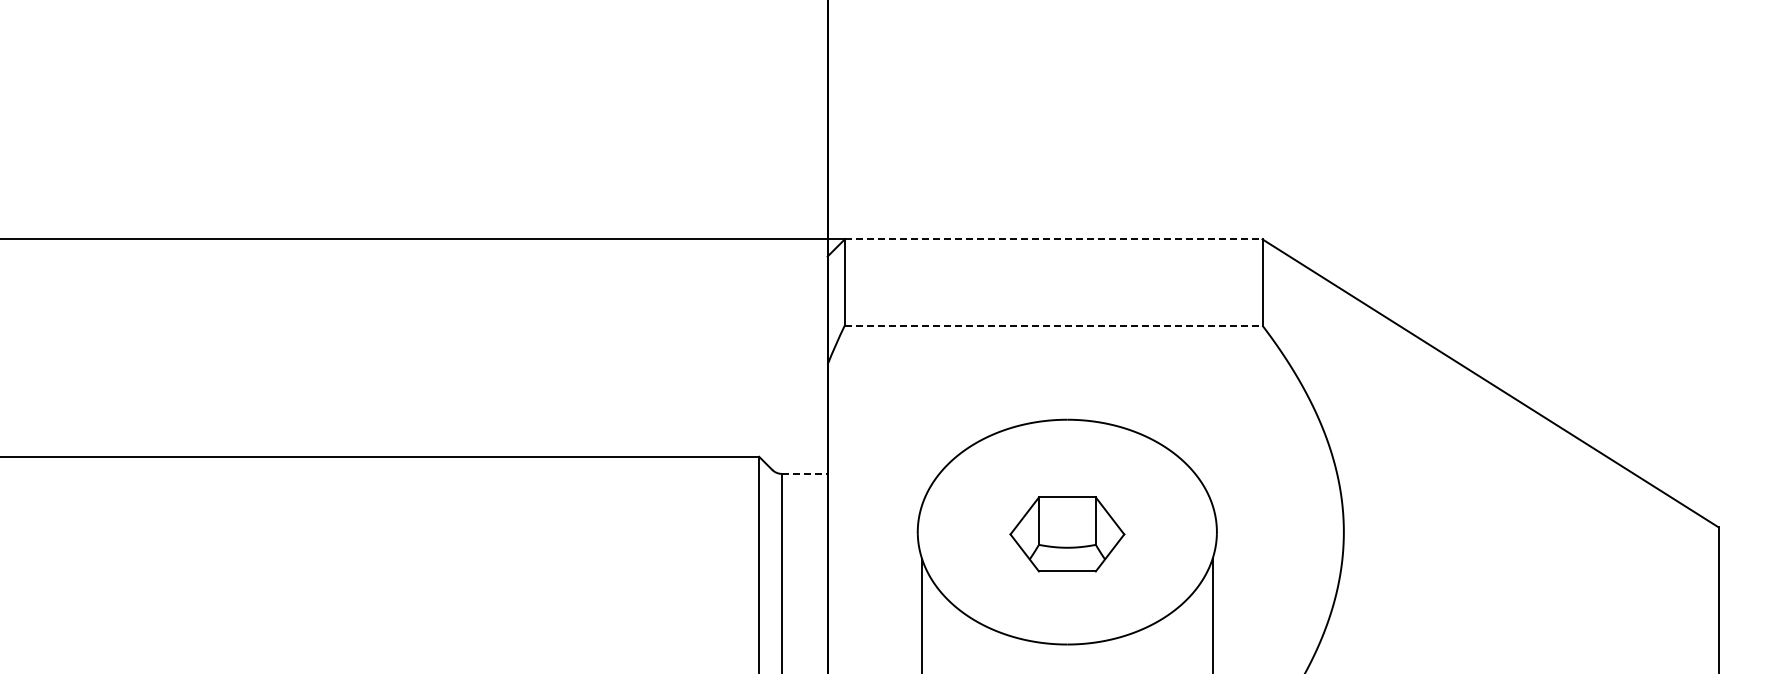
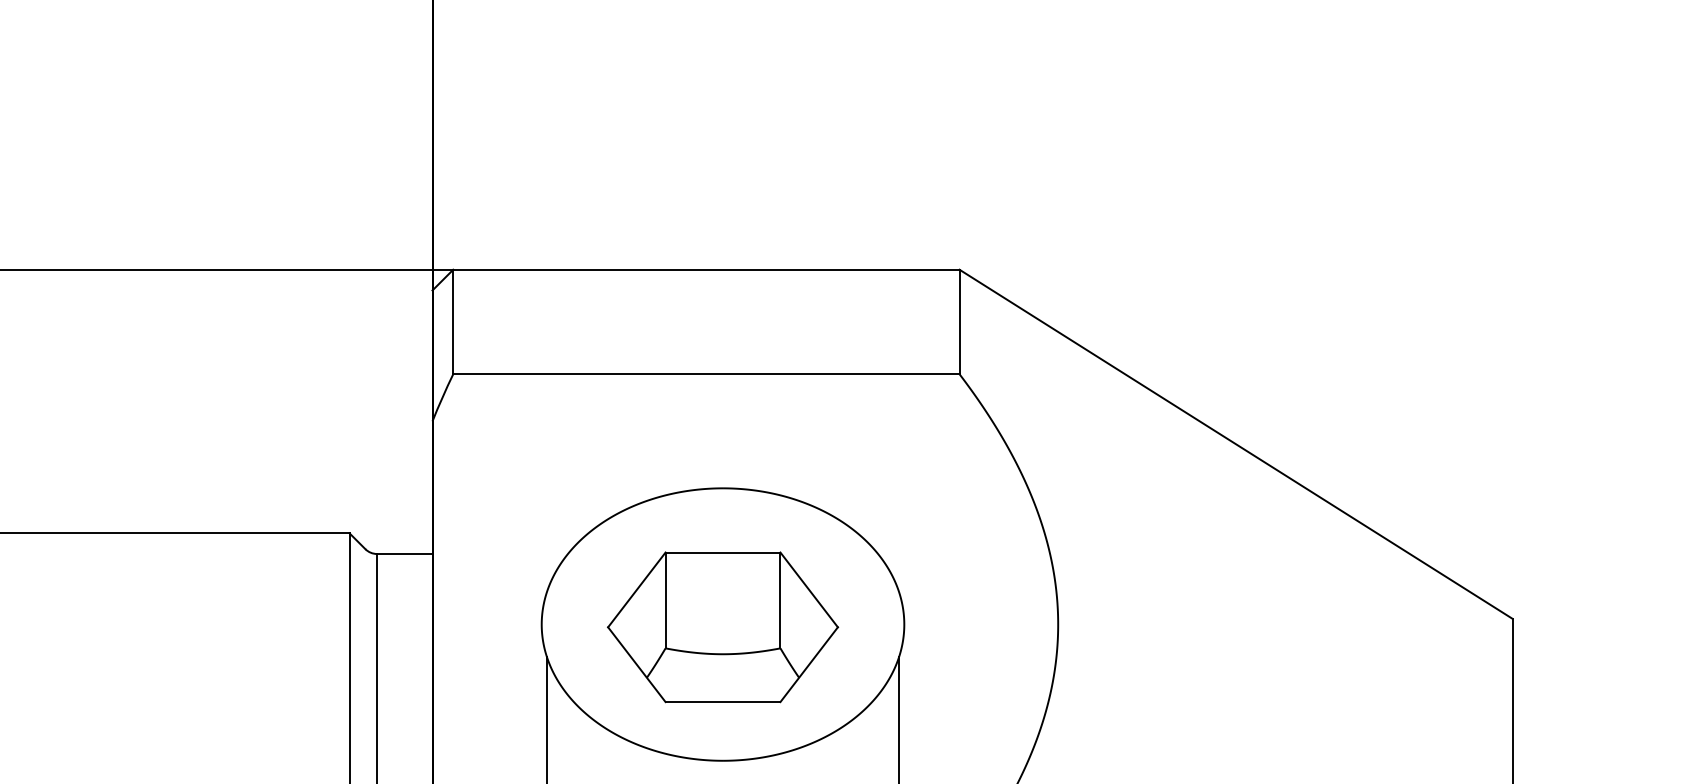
line: (1053, 239) -> (706, 269), dashed -> solid
line: (1053, 325) -> (706, 374), dashed -> solid
line: (804, 473) -> (404, 553), dashed -> solid
part: (1067, 534) -> (723, 627), size x1.67

